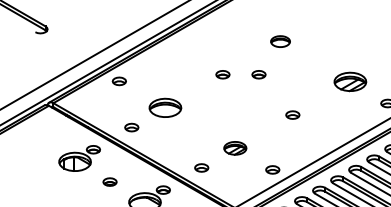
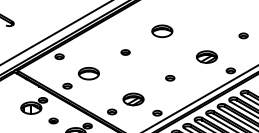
part: (280, 41) -> (162, 31), size x1.67
part: (258, 74) -> (148, 52), removed
part: (235, 148) -> (133, 99), size x1.43

